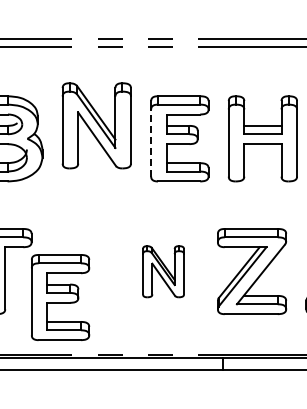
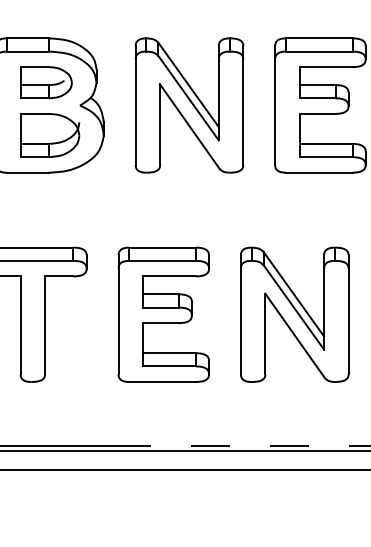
part: (96, 125) -> (188, 104), moved
line: (151, 143) -> (275, 112), dashed -> solid
part: (163, 271) -> (294, 314), size x1.67
part: (60, 297) -> (163, 314), moved

